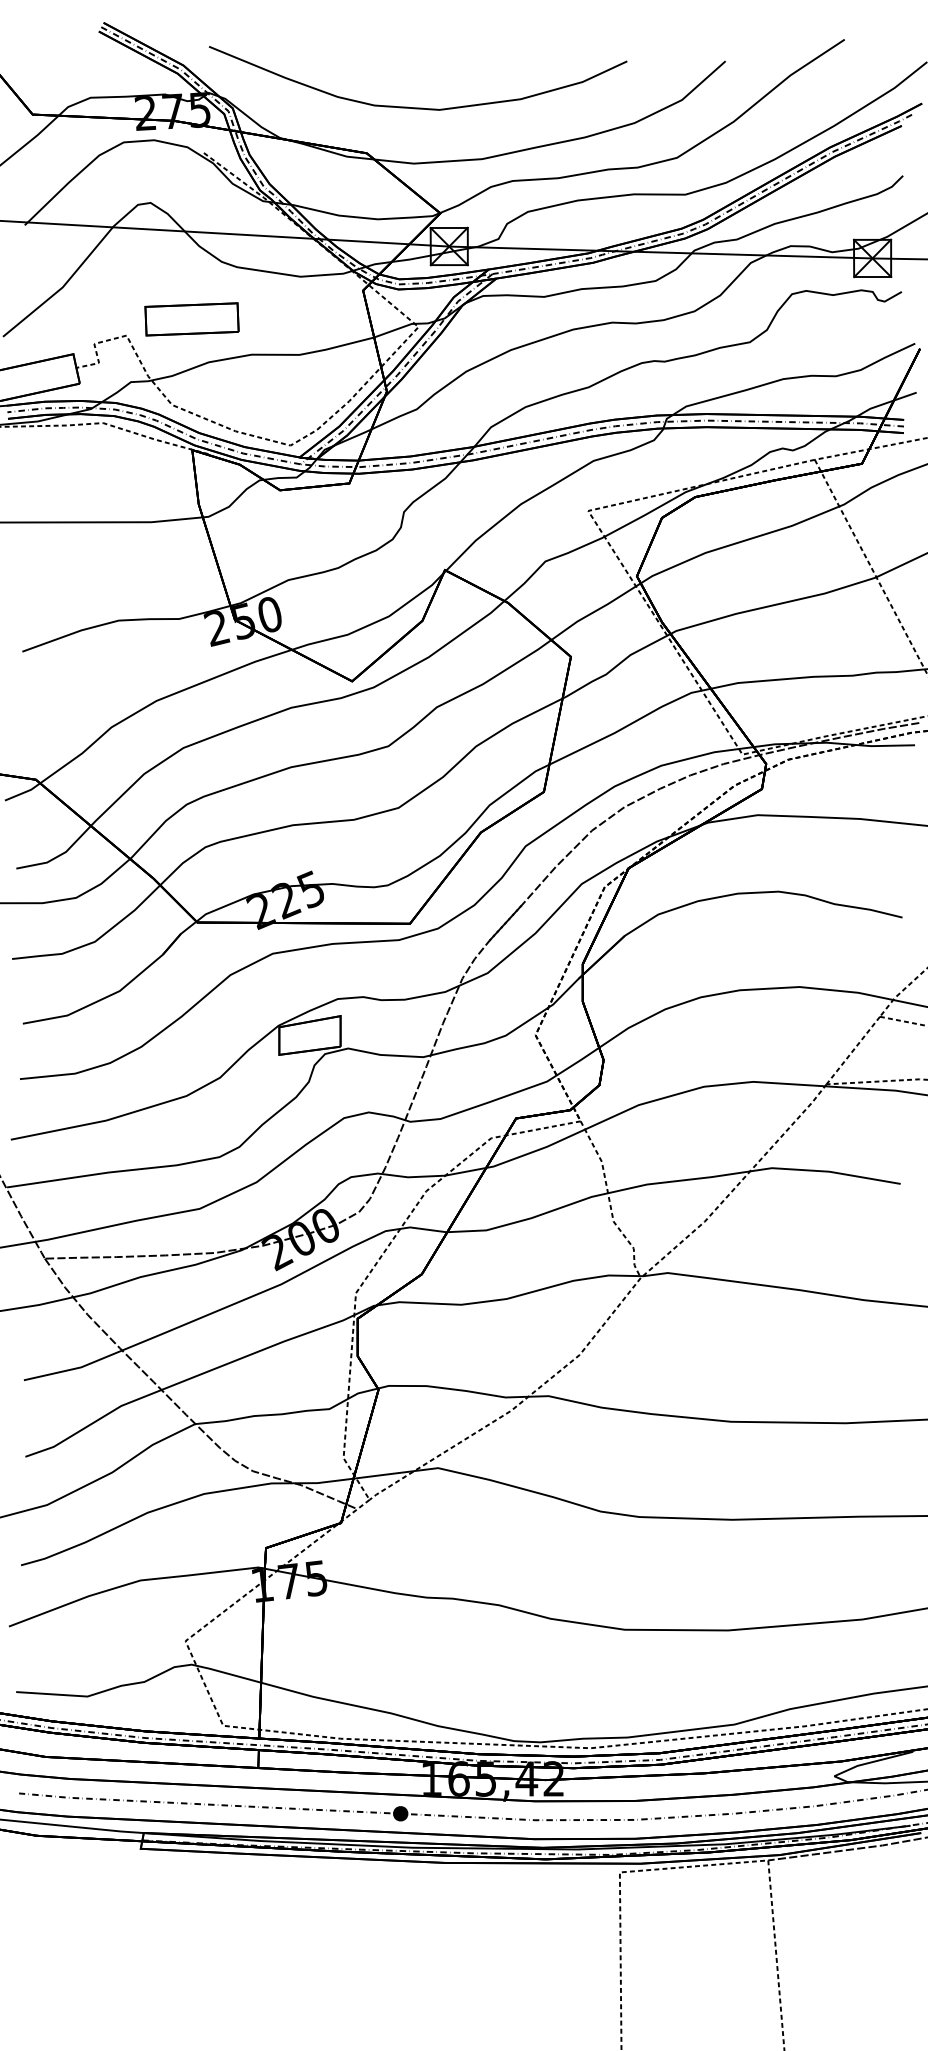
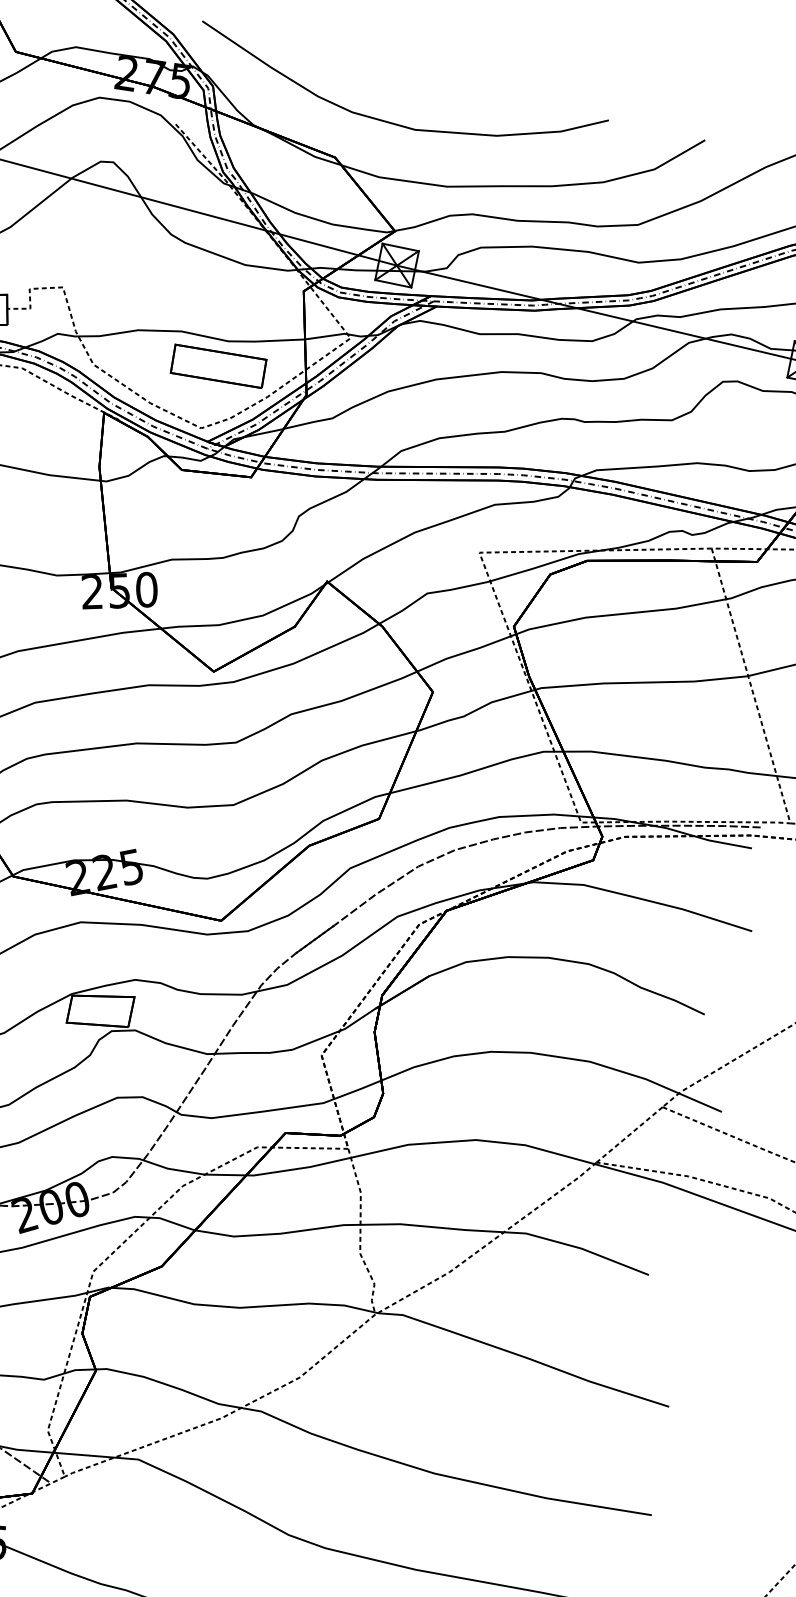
part: (191, 319) -> (218, 366), moved

